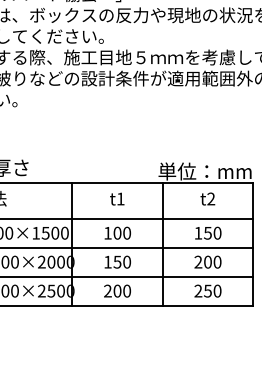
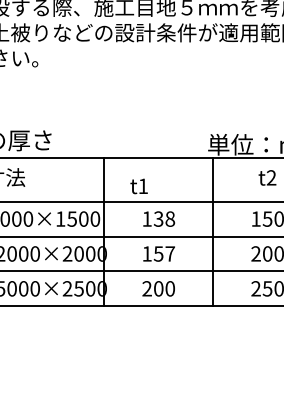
text: (117, 198) -> (139, 185), moved
text: (122, 232) -> (164, 218), 100 -> 138
text: (127, 261) -> (170, 253), 150 -> 157

